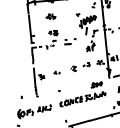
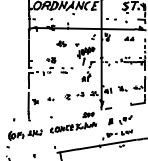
part: (50, 16) -> (61, 43), moved

